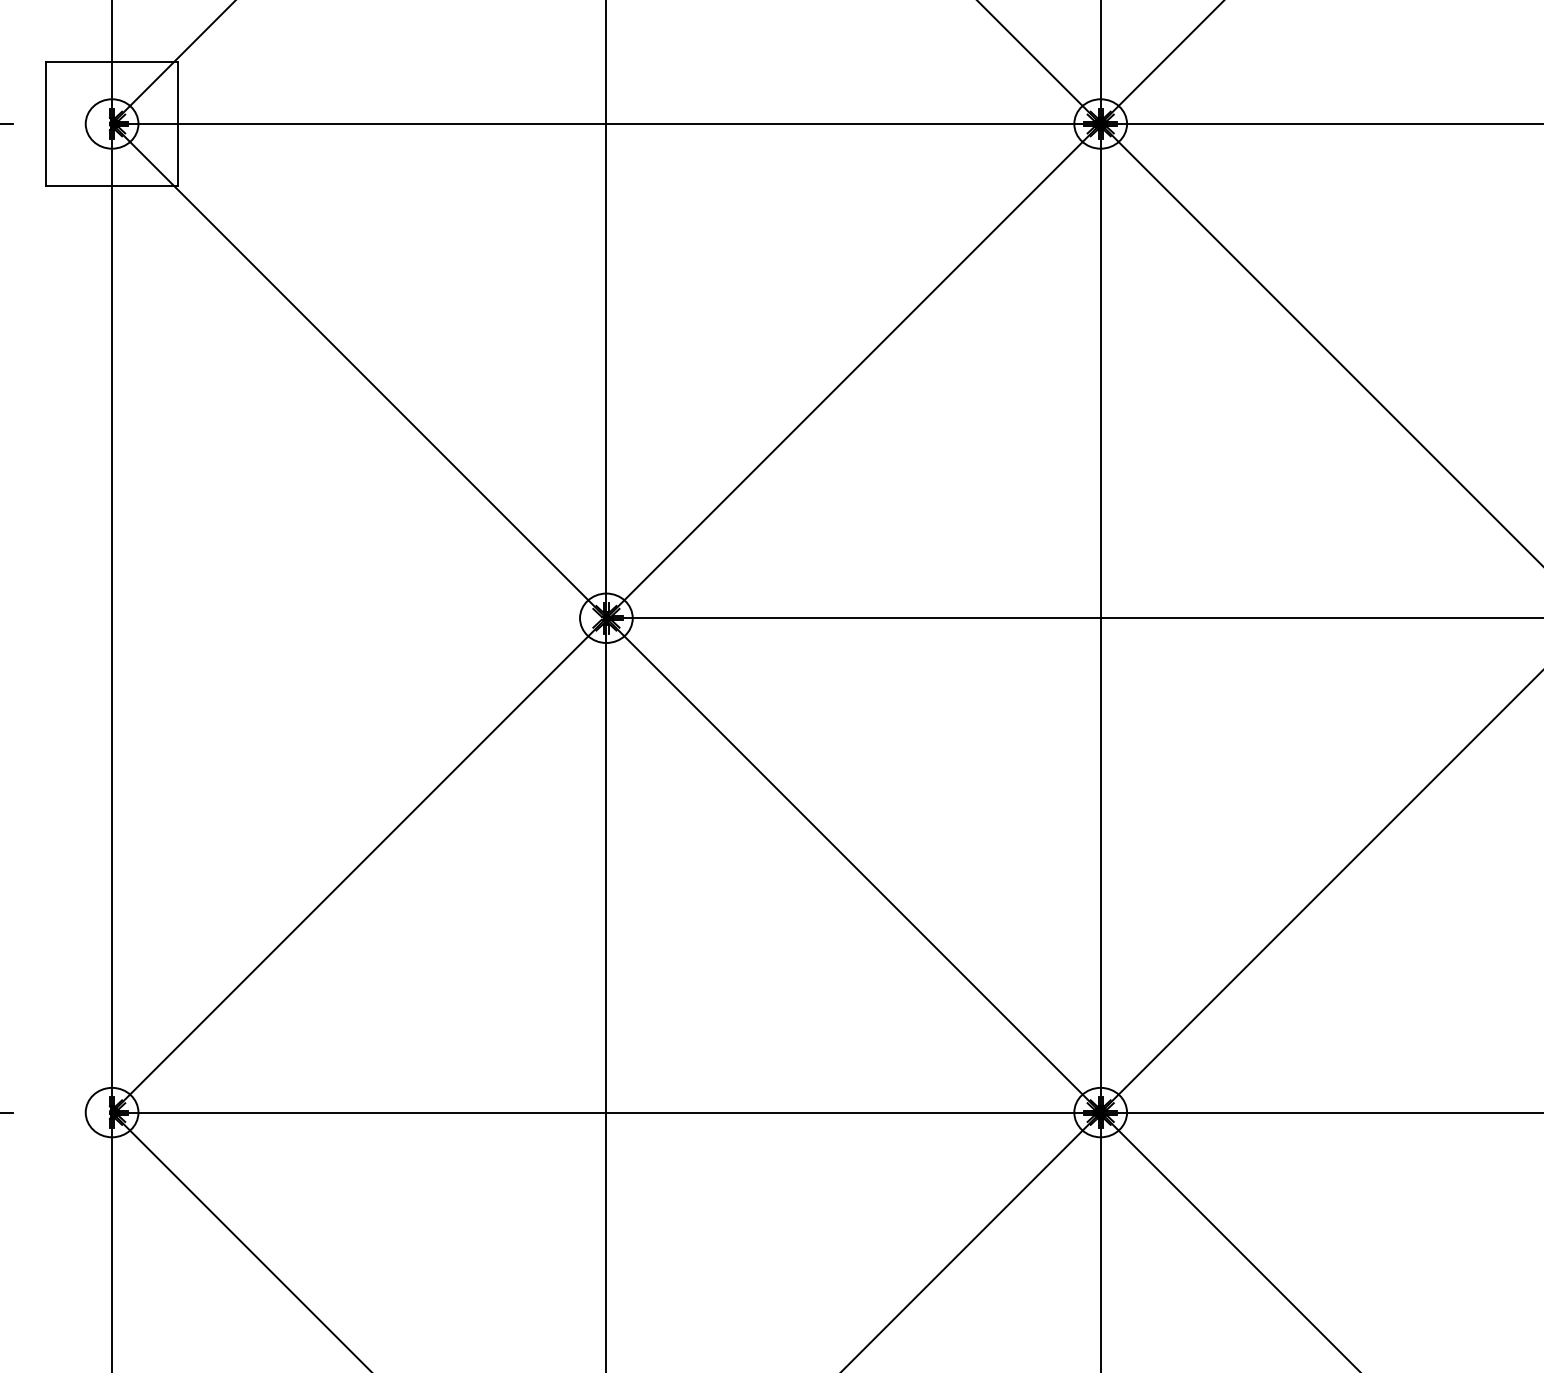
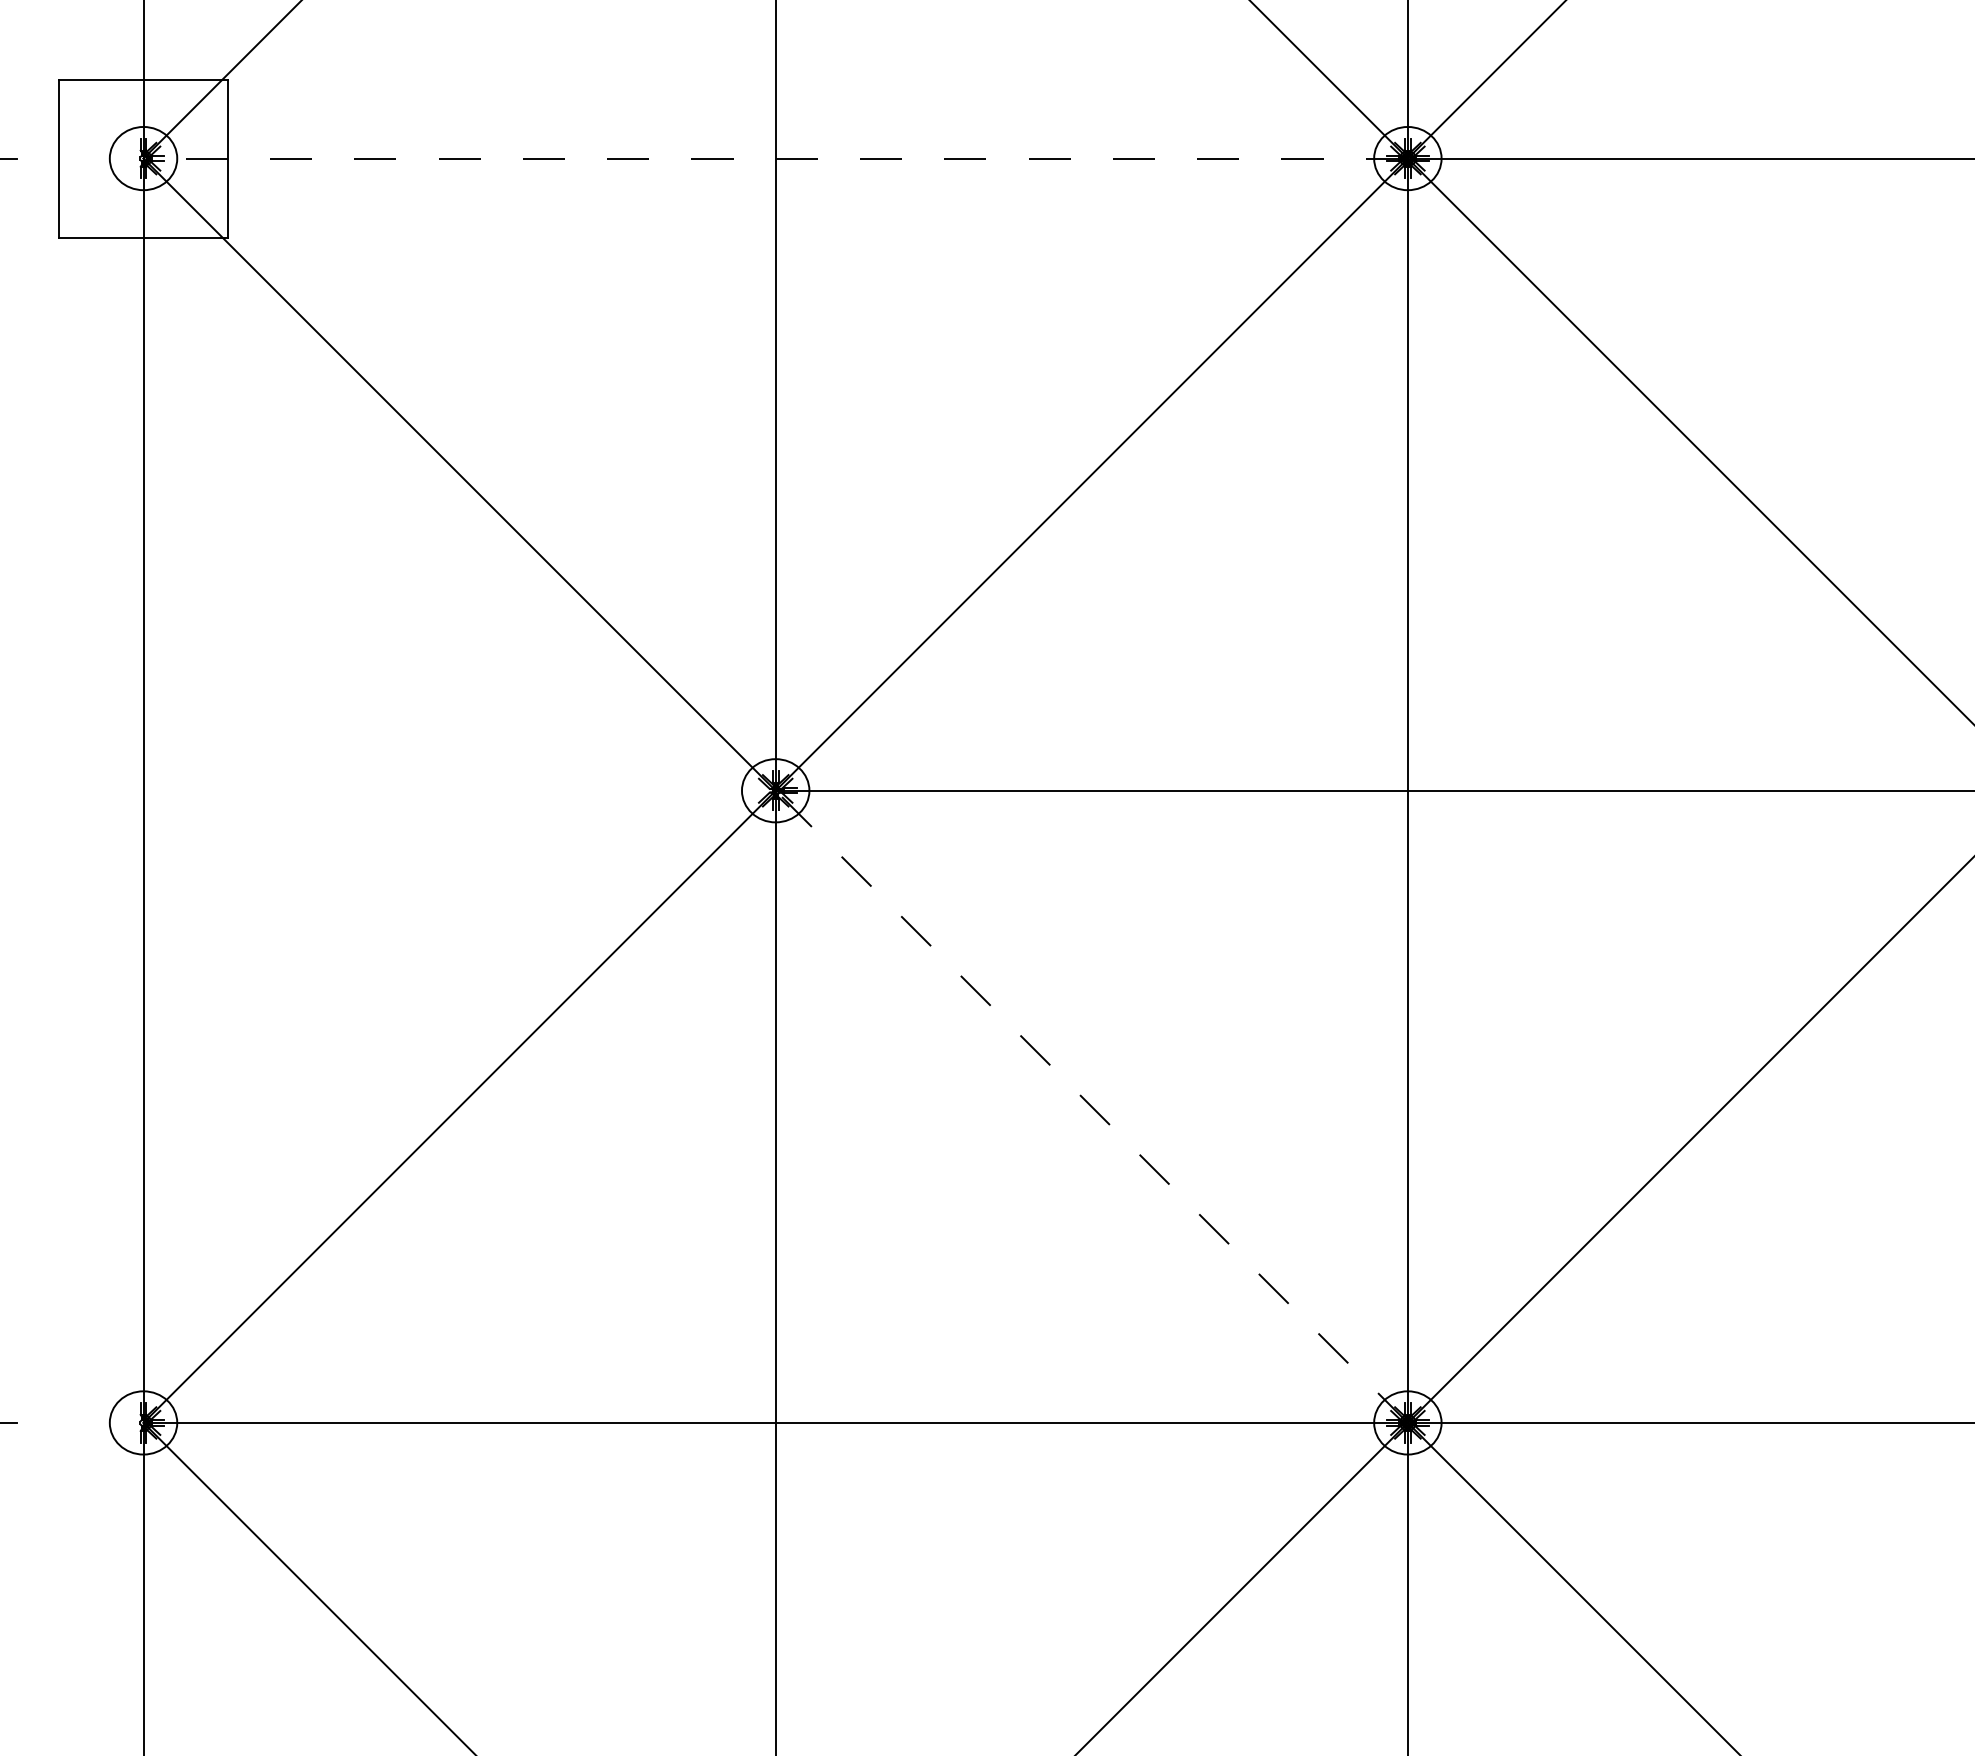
line: (606, 123) -> (775, 158), solid -> dashed
line: (853, 865) -> (1091, 1106), solid -> dashed

